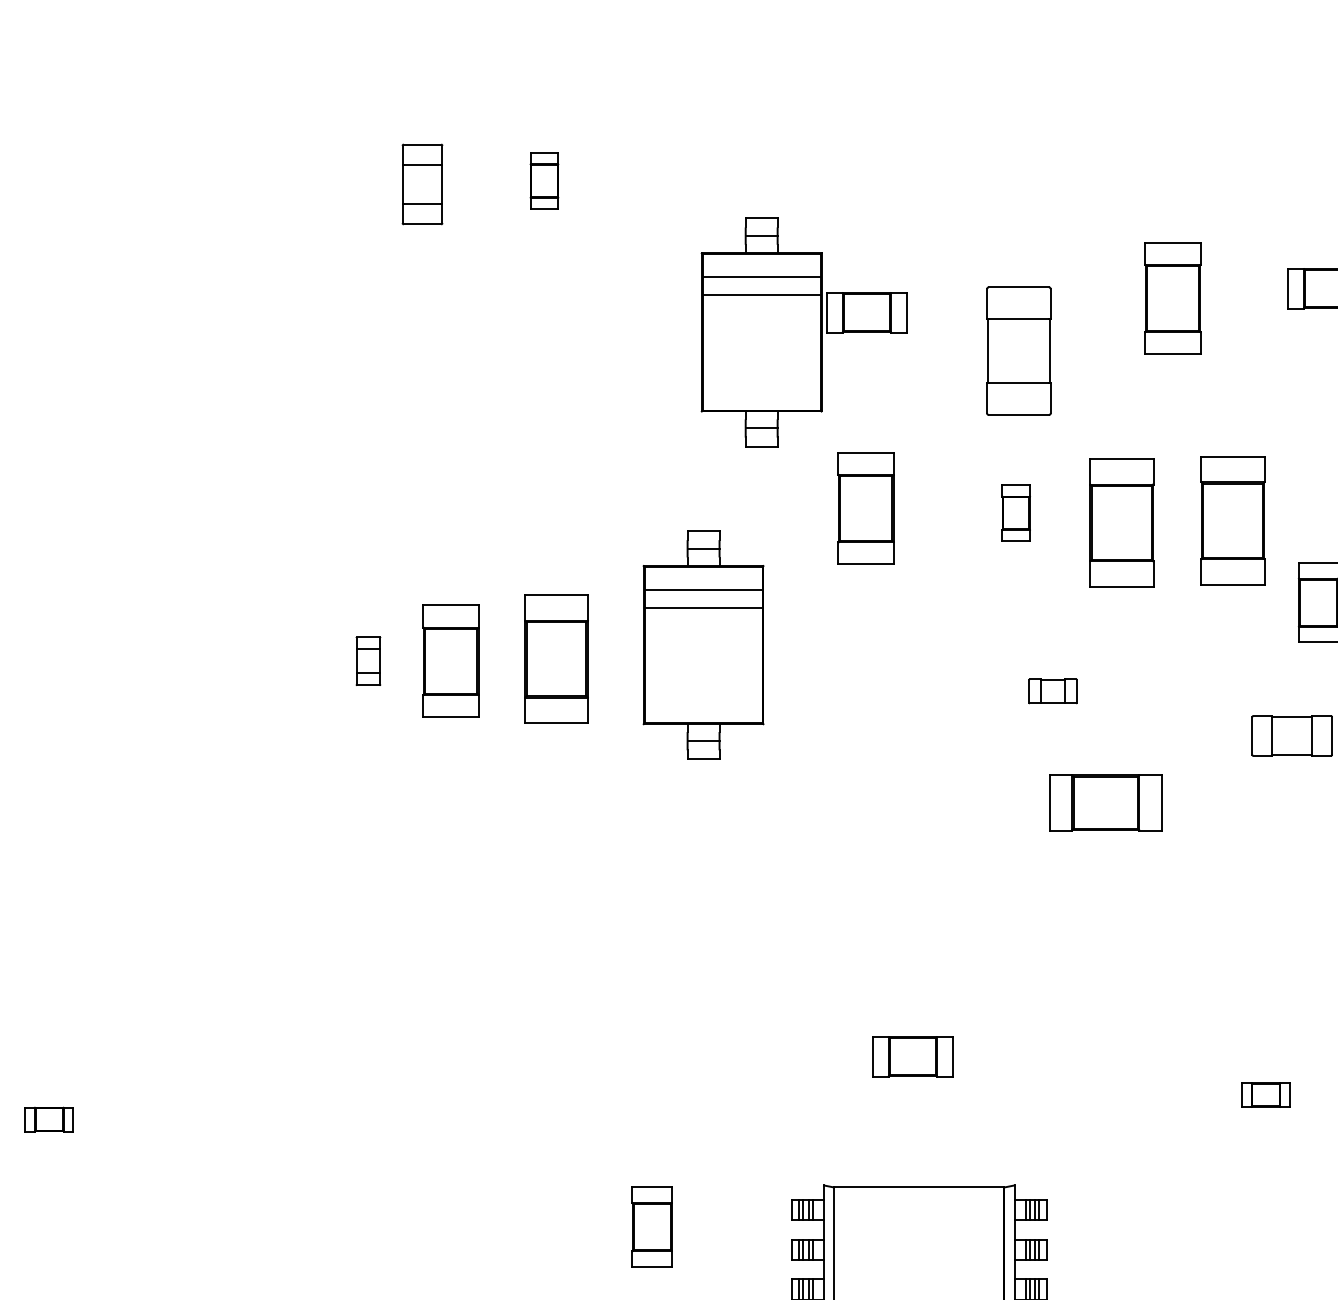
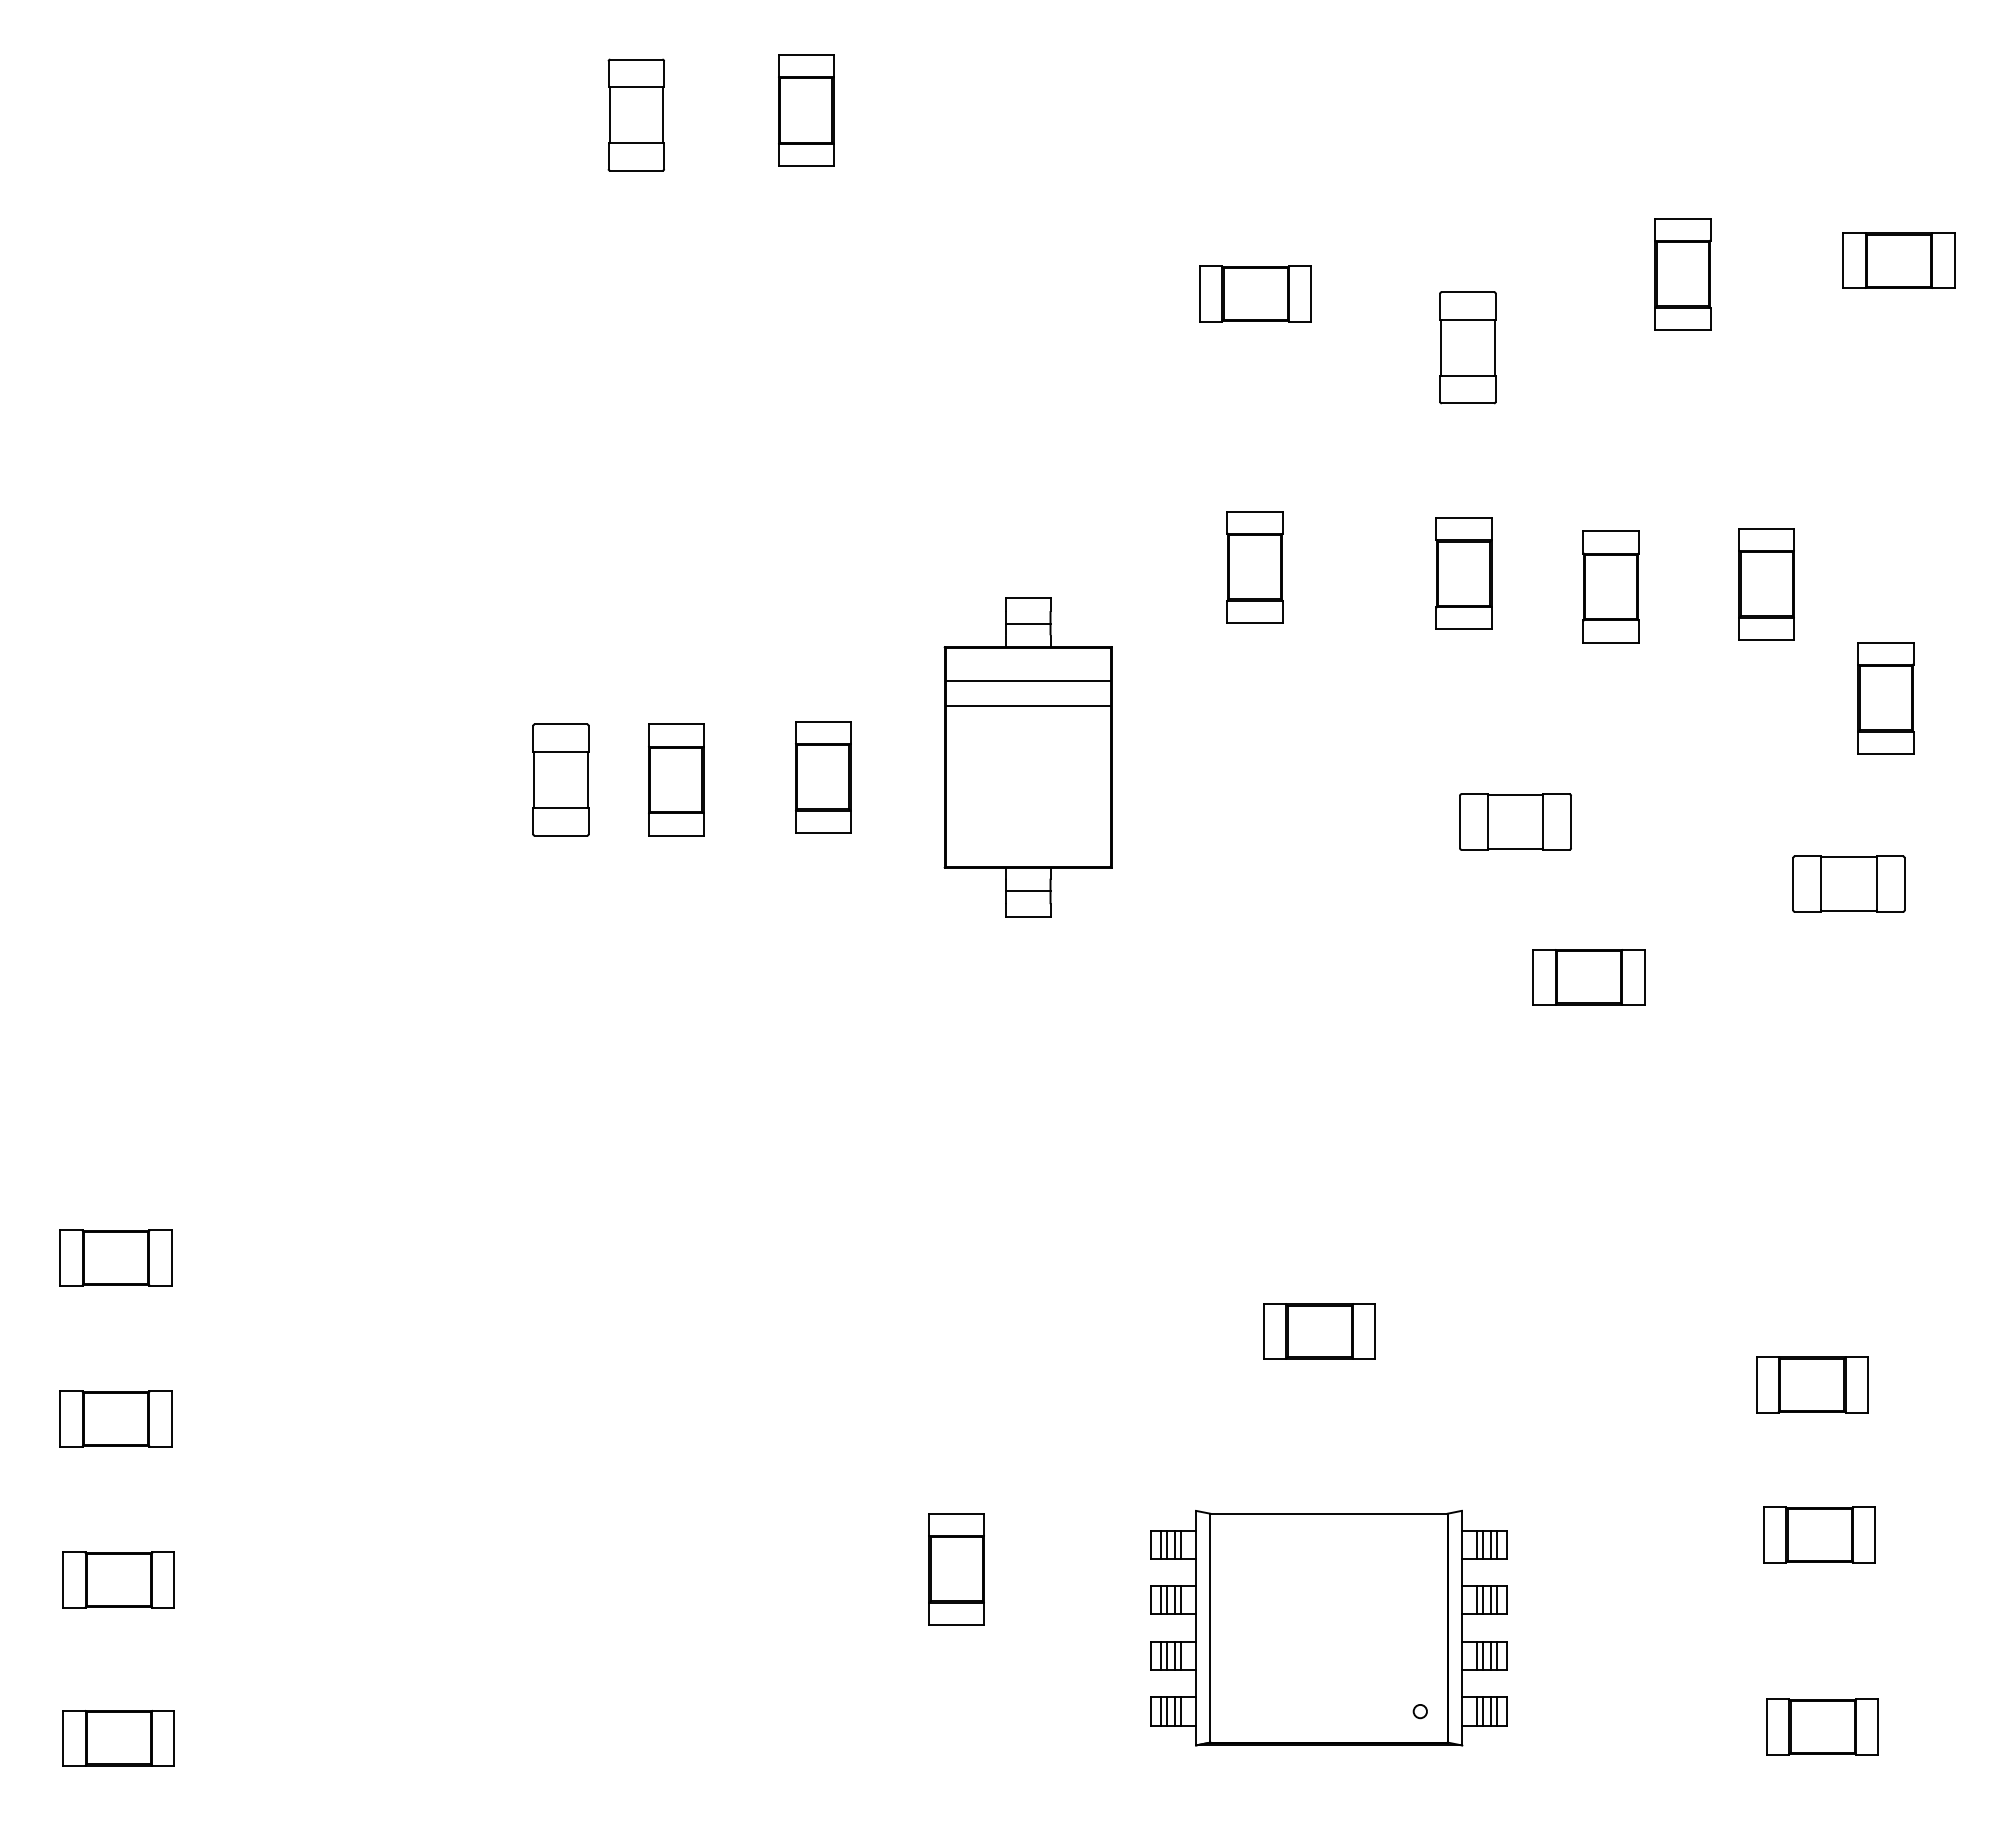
part: (544, 181) -> (806, 110), size x1.43
part: (1172, 298) -> (1682, 274), size x0.71
part: (761, 332) -> (1108, 321), removed
part: (1018, 351) -> (1467, 347), size x0.62
part: (865, 508) -> (1254, 567), size x0.71
part: (1015, 513) -> (1463, 573), size x1.43
part: (1233, 521) -> (1766, 584), size x0.62
part: (1121, 522) -> (1610, 586), size x0.62
part: (556, 659) -> (823, 777), size x0.62
part: (368, 660) -> (560, 779), size x1.67
part: (451, 660) -> (676, 779), size x0.71
part: (1053, 691) -> (1515, 821), size x1.67
part: (1105, 802) -> (1588, 977), size x0.71
part: (48, 1003) -> (115, 1257), added
part: (1266, 1094) -> (1812, 1384), size x1.67
part: (48, 1119) -> (115, 1418), size x1.67
part: (1271, 1202) -> (1819, 1534), added
part: (51, 1234) -> (118, 1579), added

